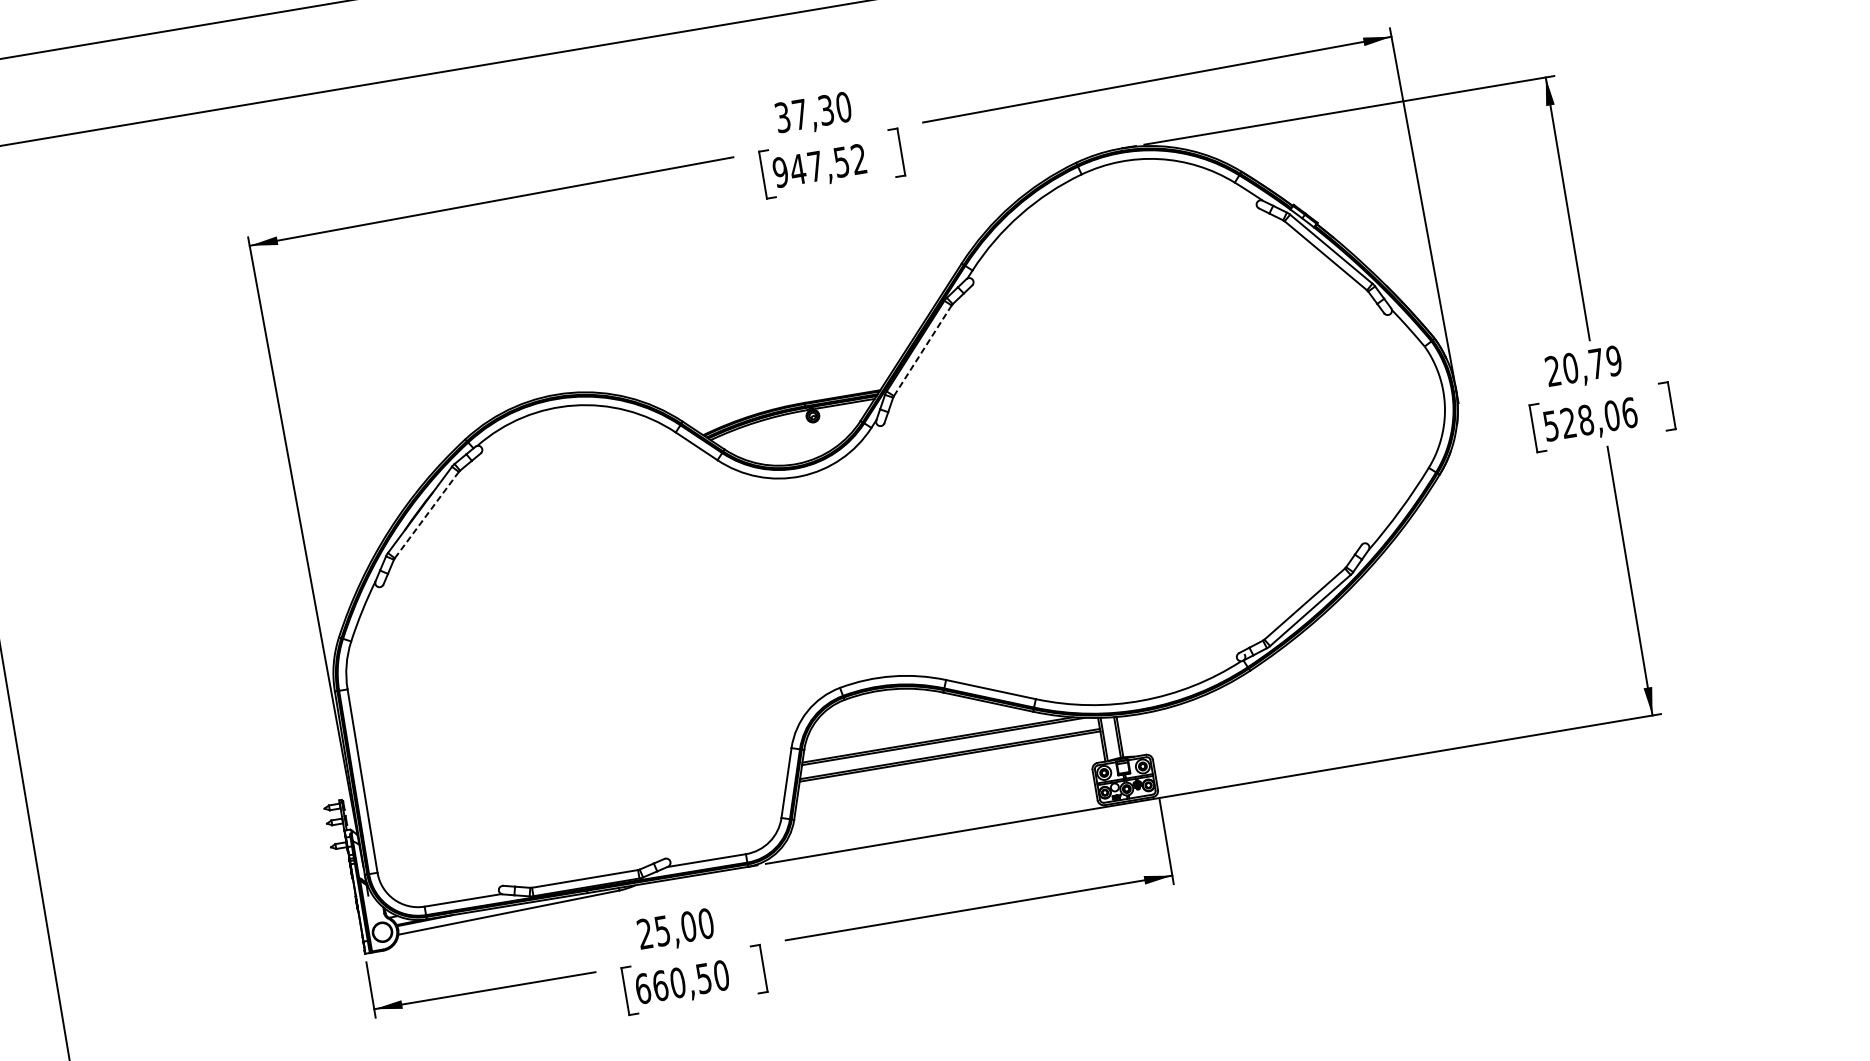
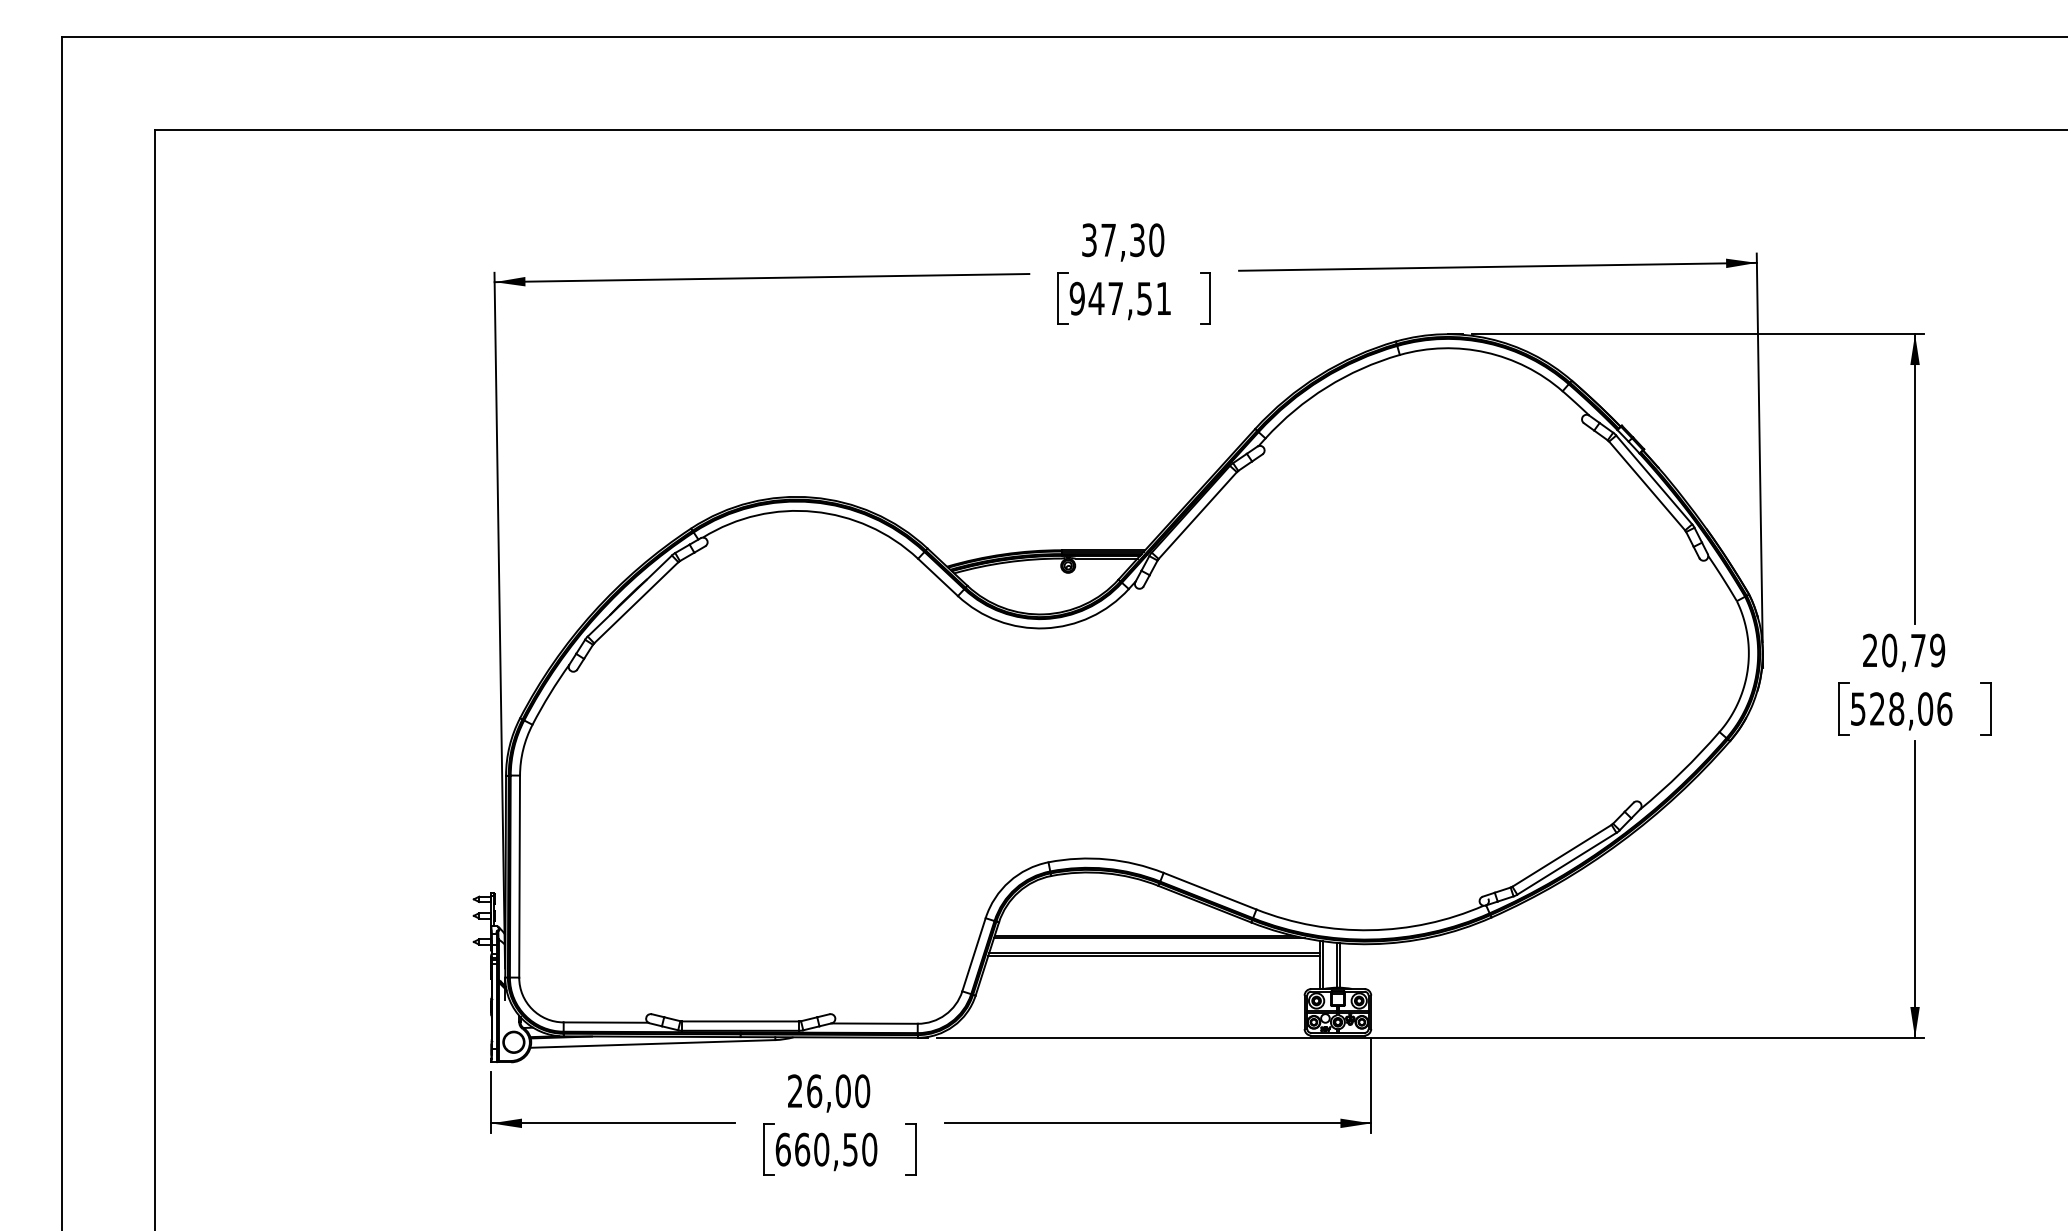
text: (858, 158) -> (1163, 297), 947,52 -> 947,51
line: (923, 350) -> (1198, 515), dashed -> solid
line: (426, 514) -> (636, 602), dashed -> solid
text: (662, 931) -> (814, 1091), 25,00 -> 26,00

